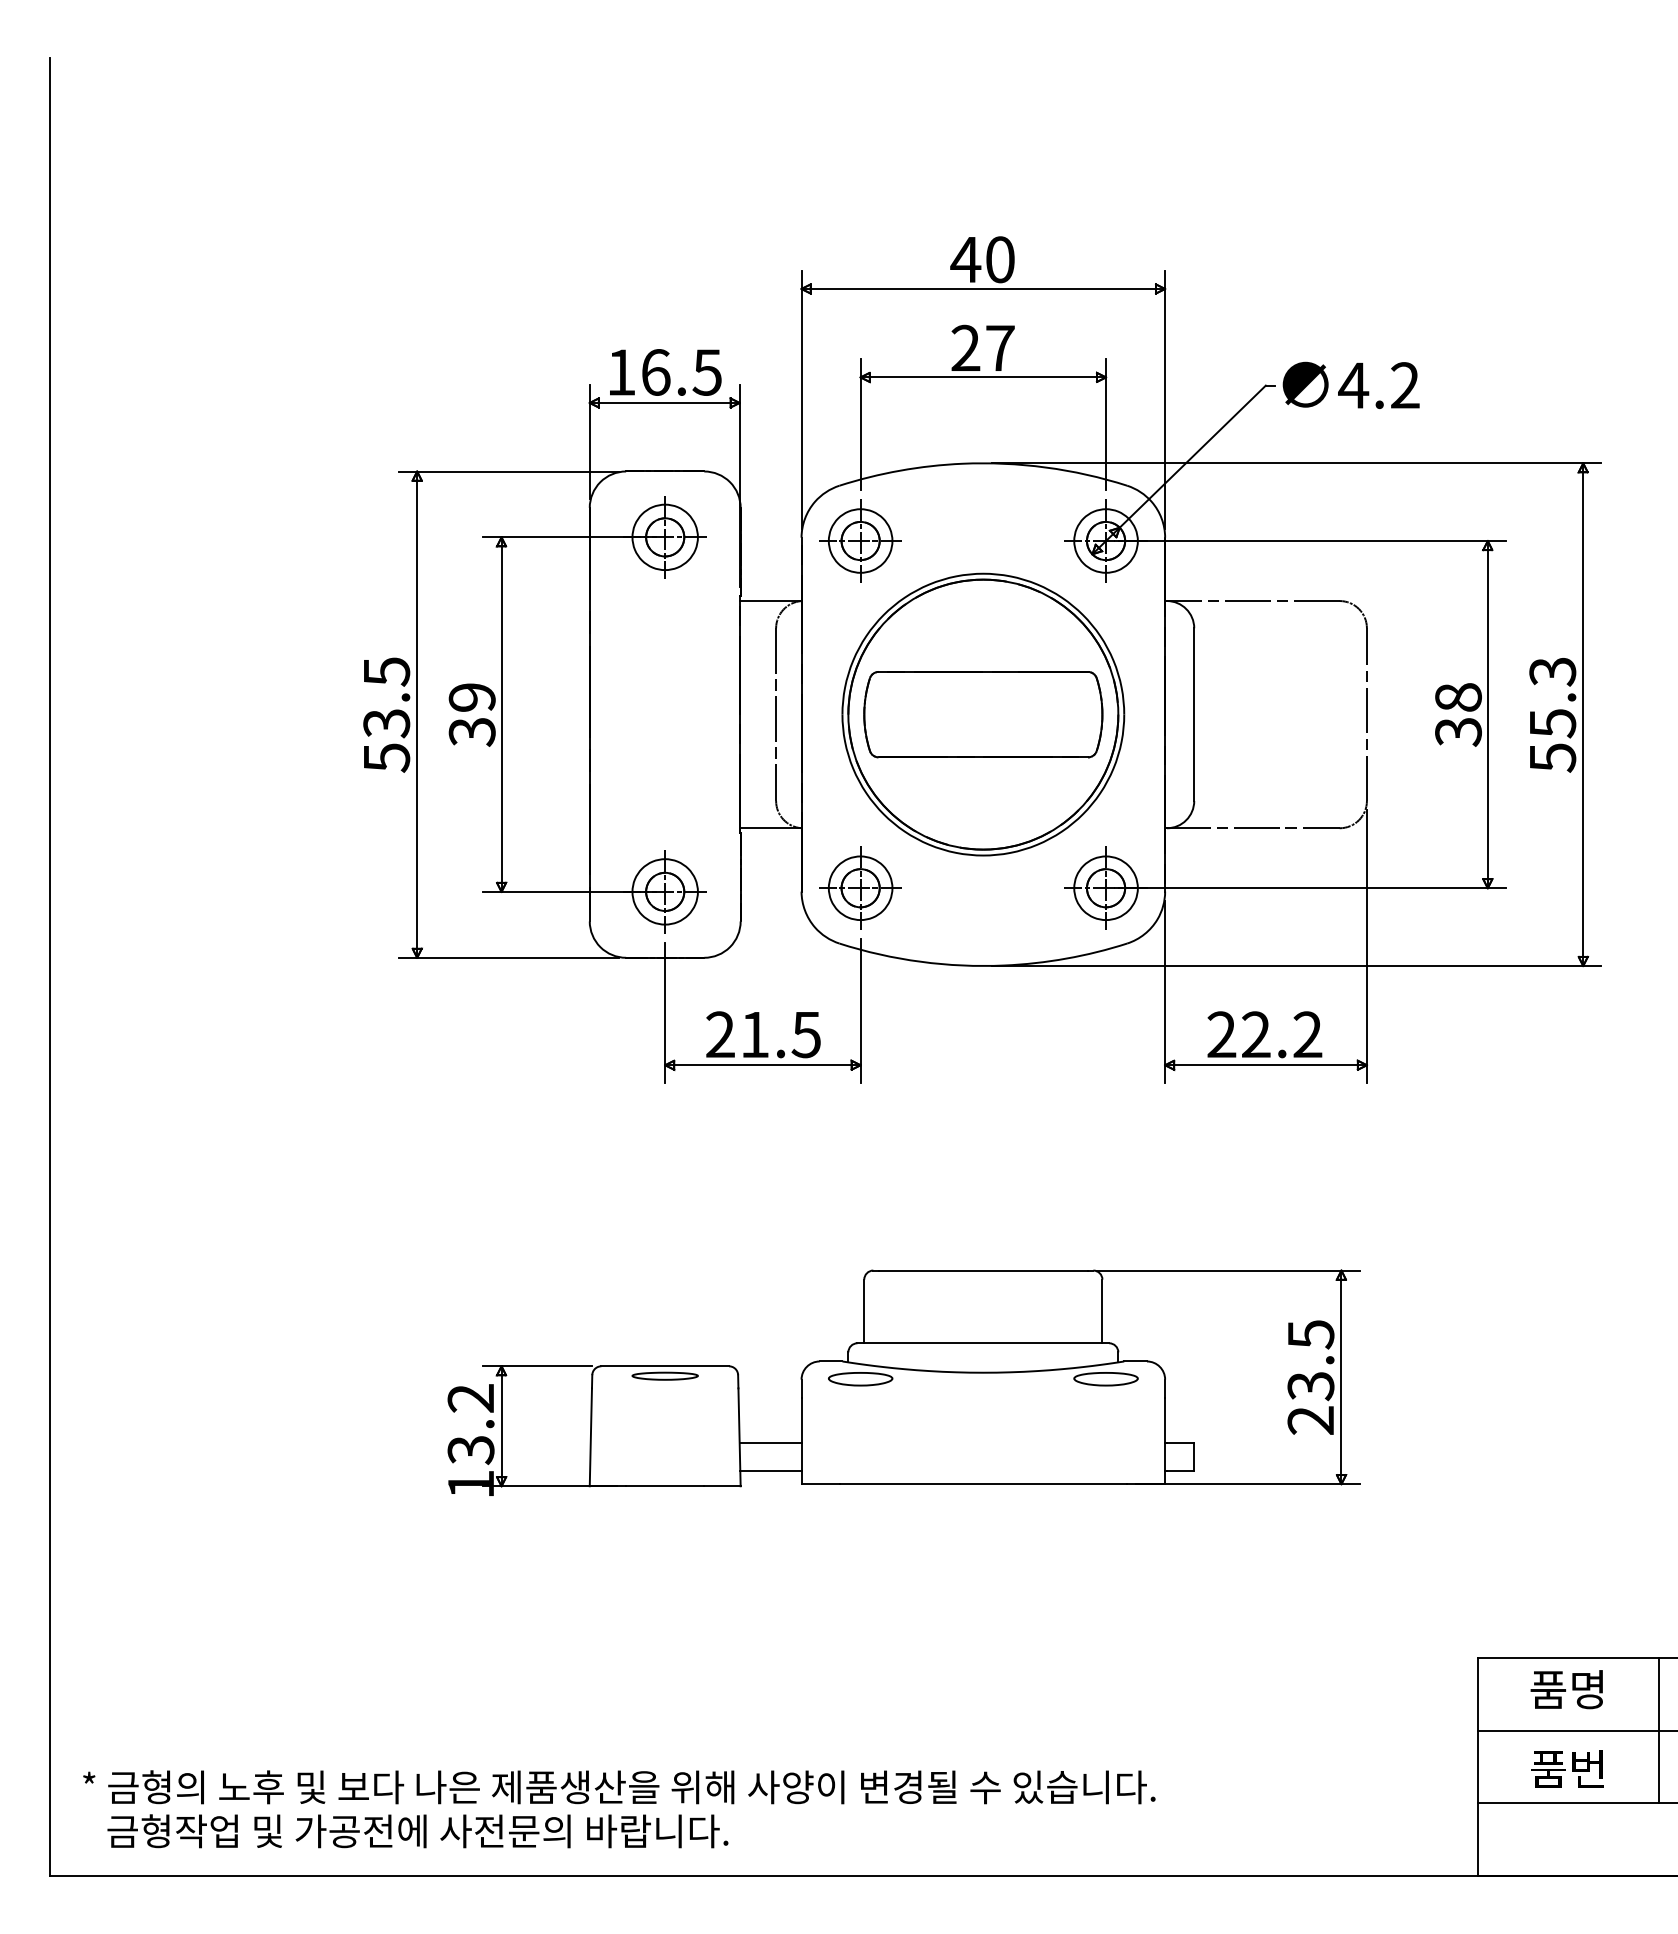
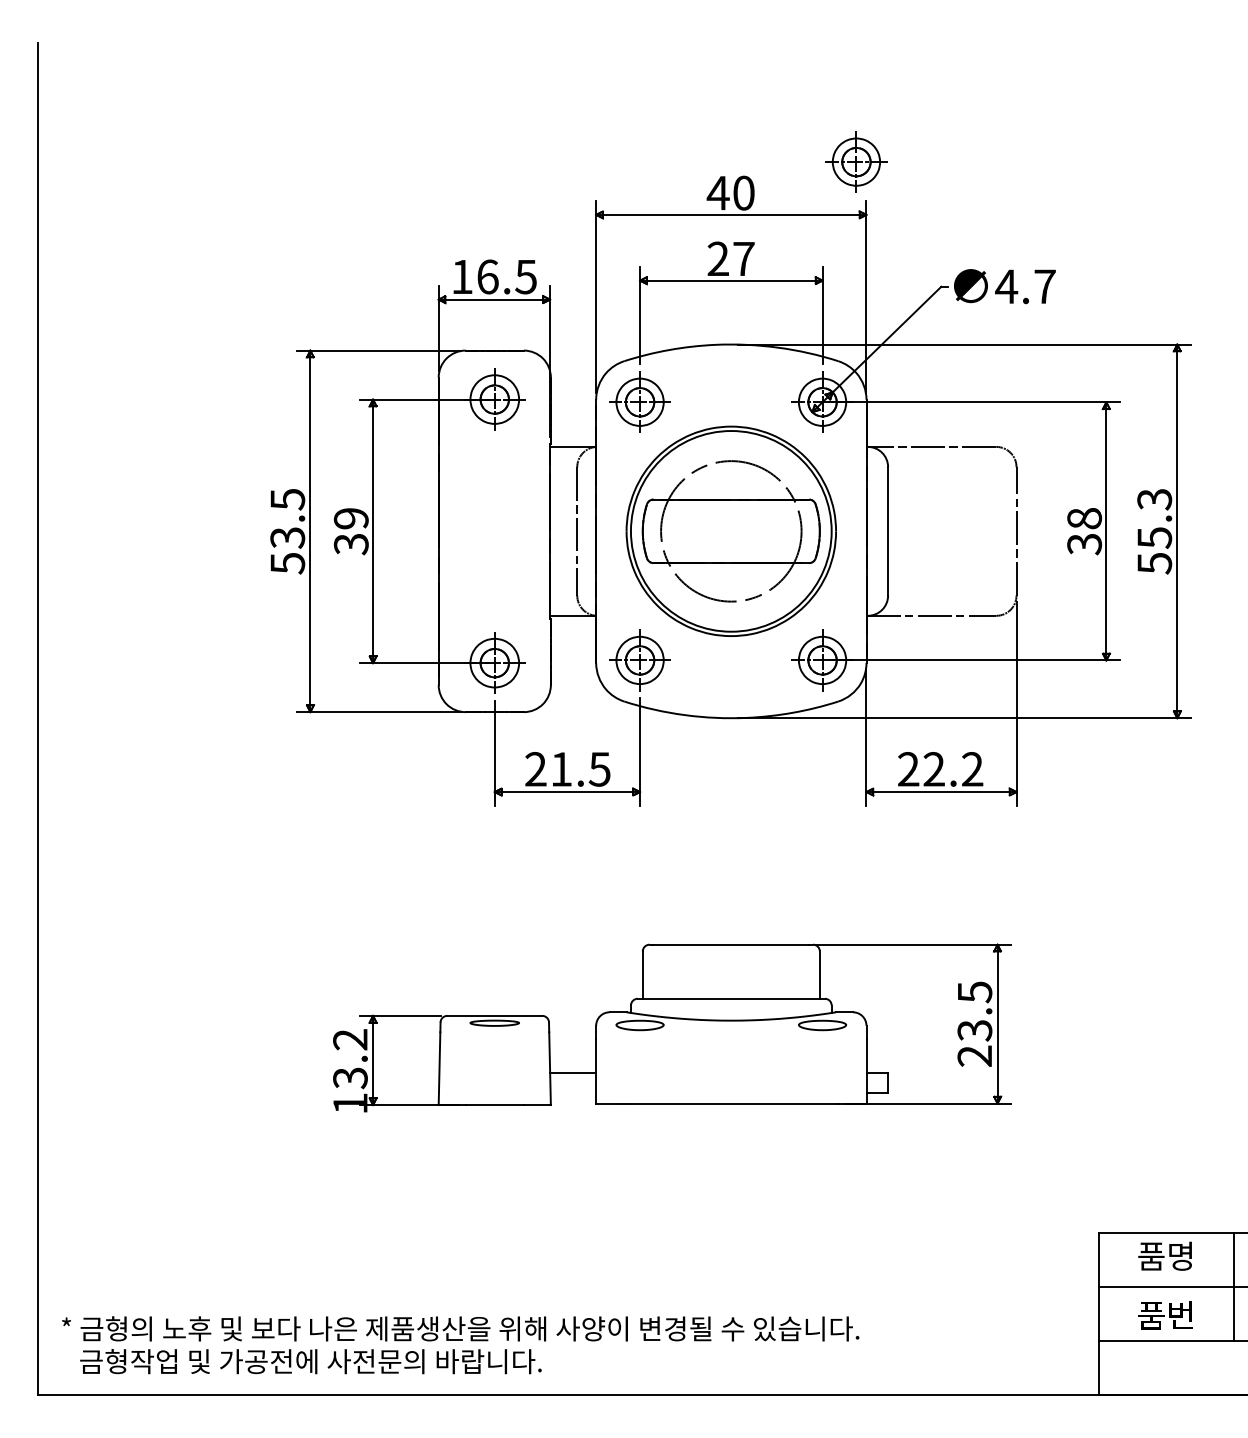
part: (1151, 217) -> (856, 161), added
text: (1405, 385) -> (1045, 286), 4.2 -> 4.7
circle: (983, 714) -> (731, 531), size x0.7
line: (770, 1470) -> (573, 1093), removed

